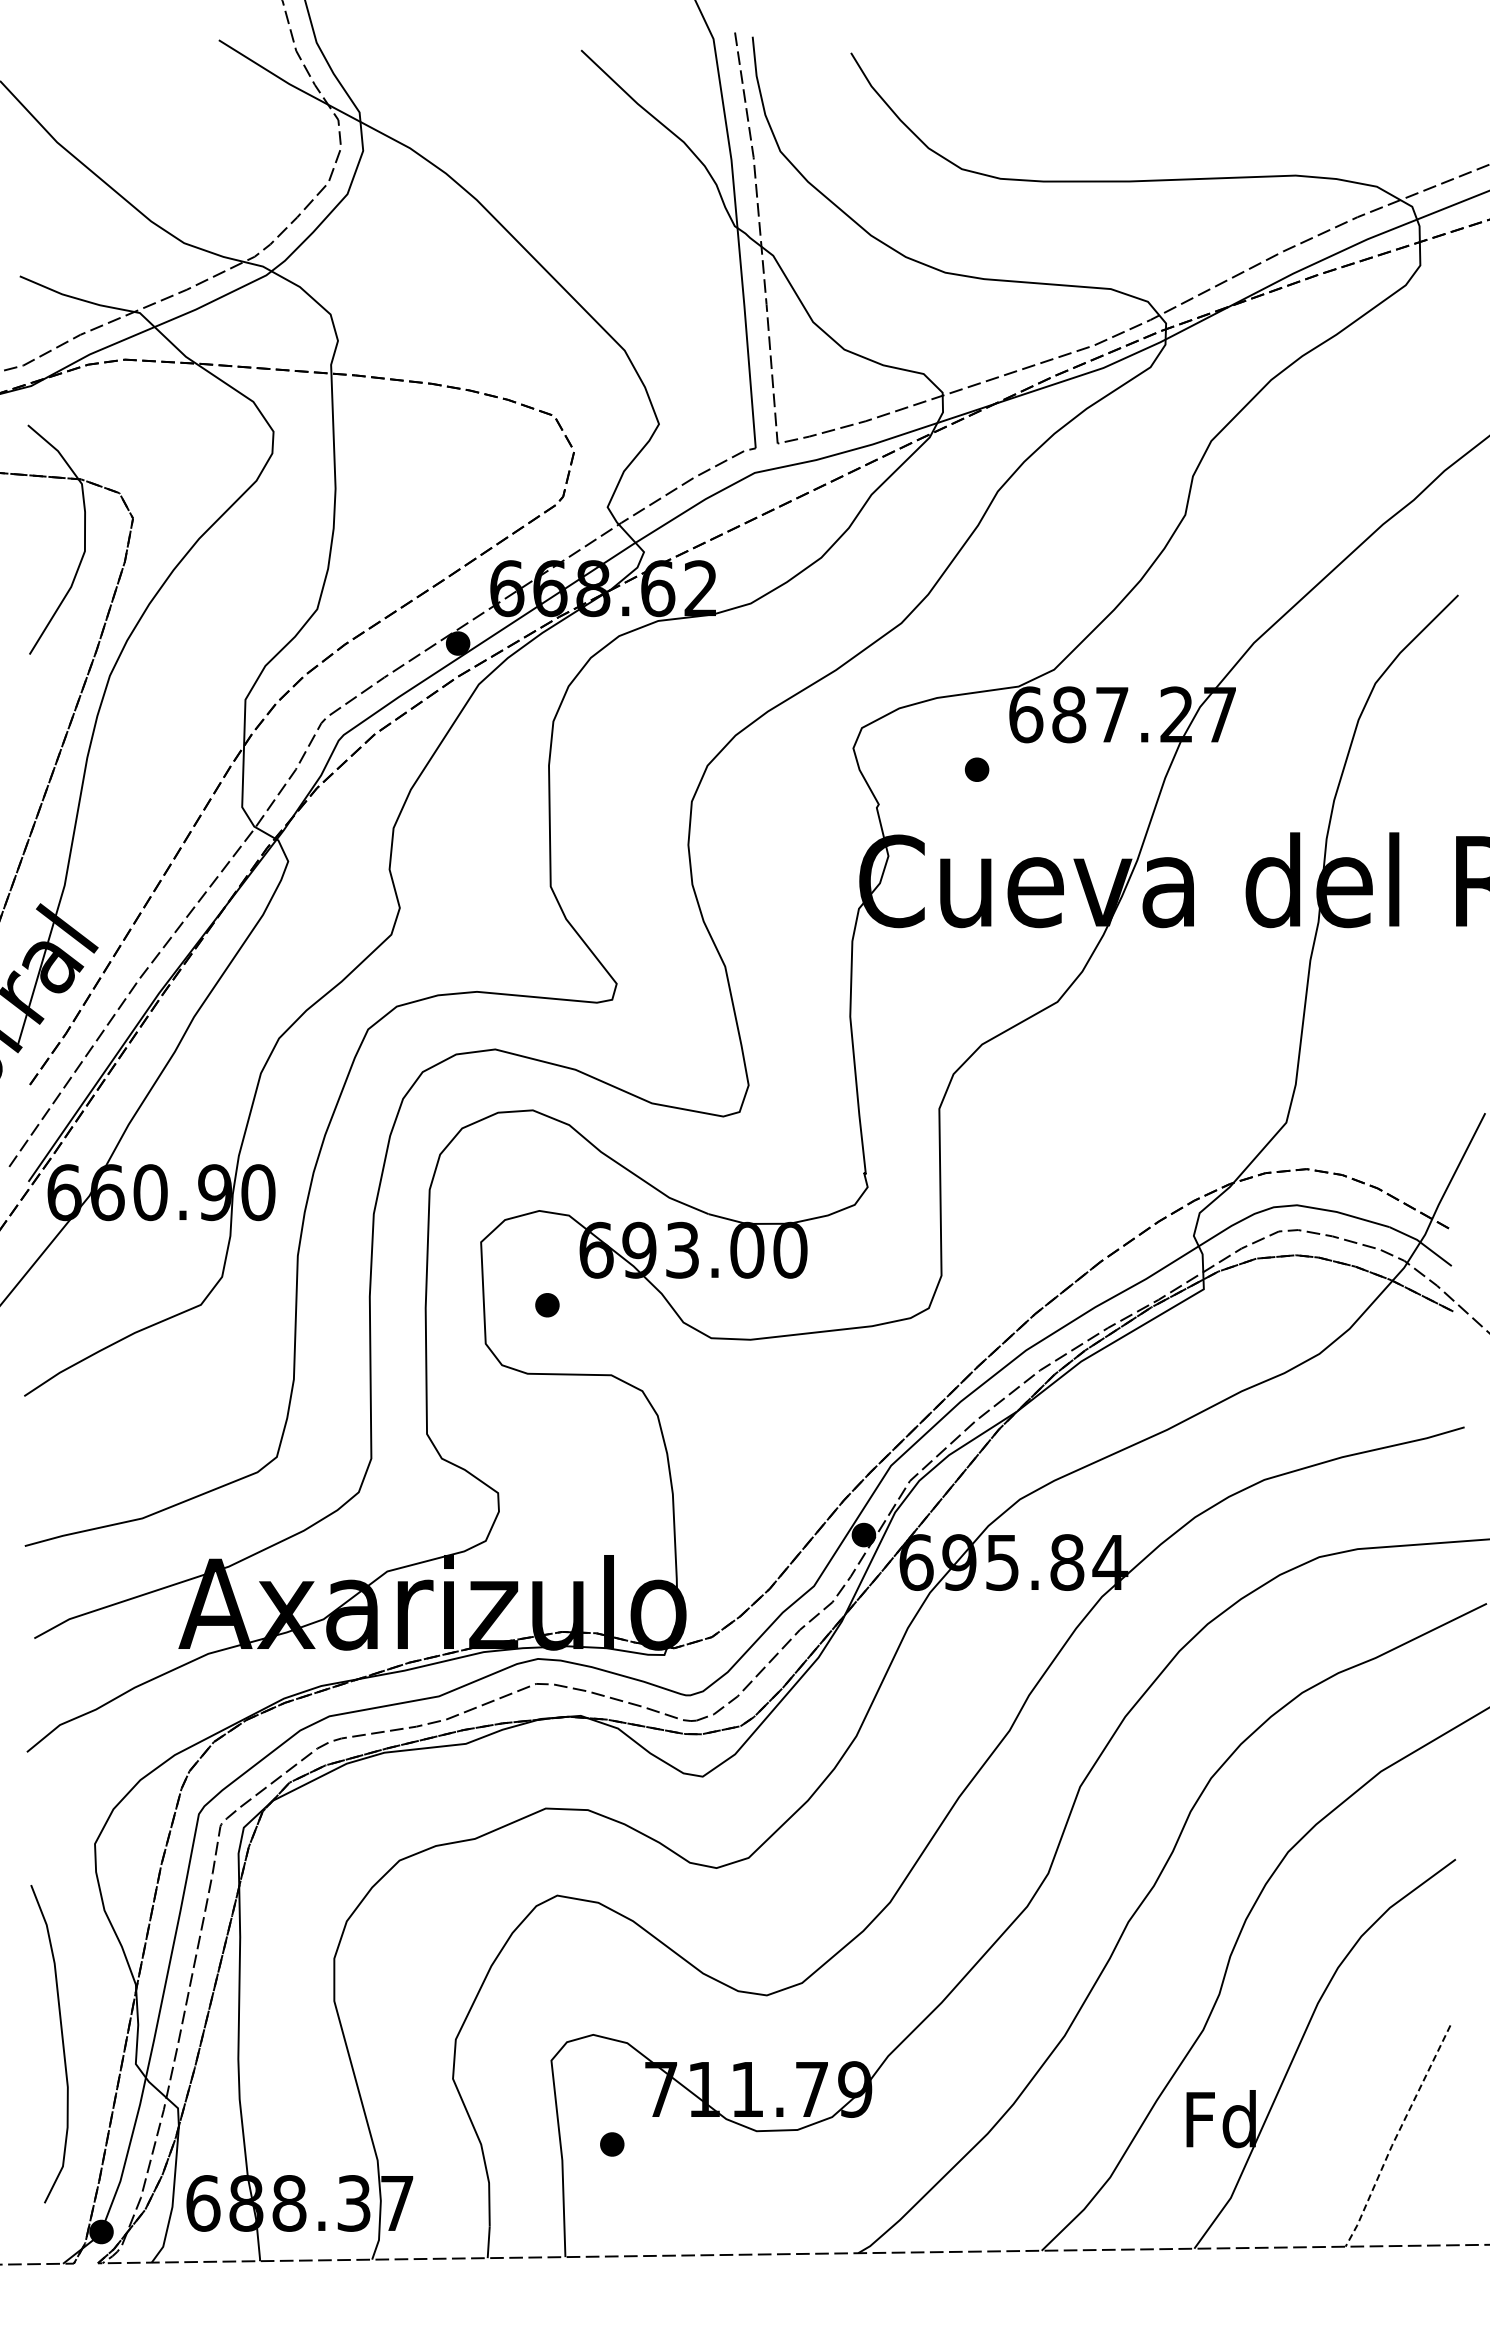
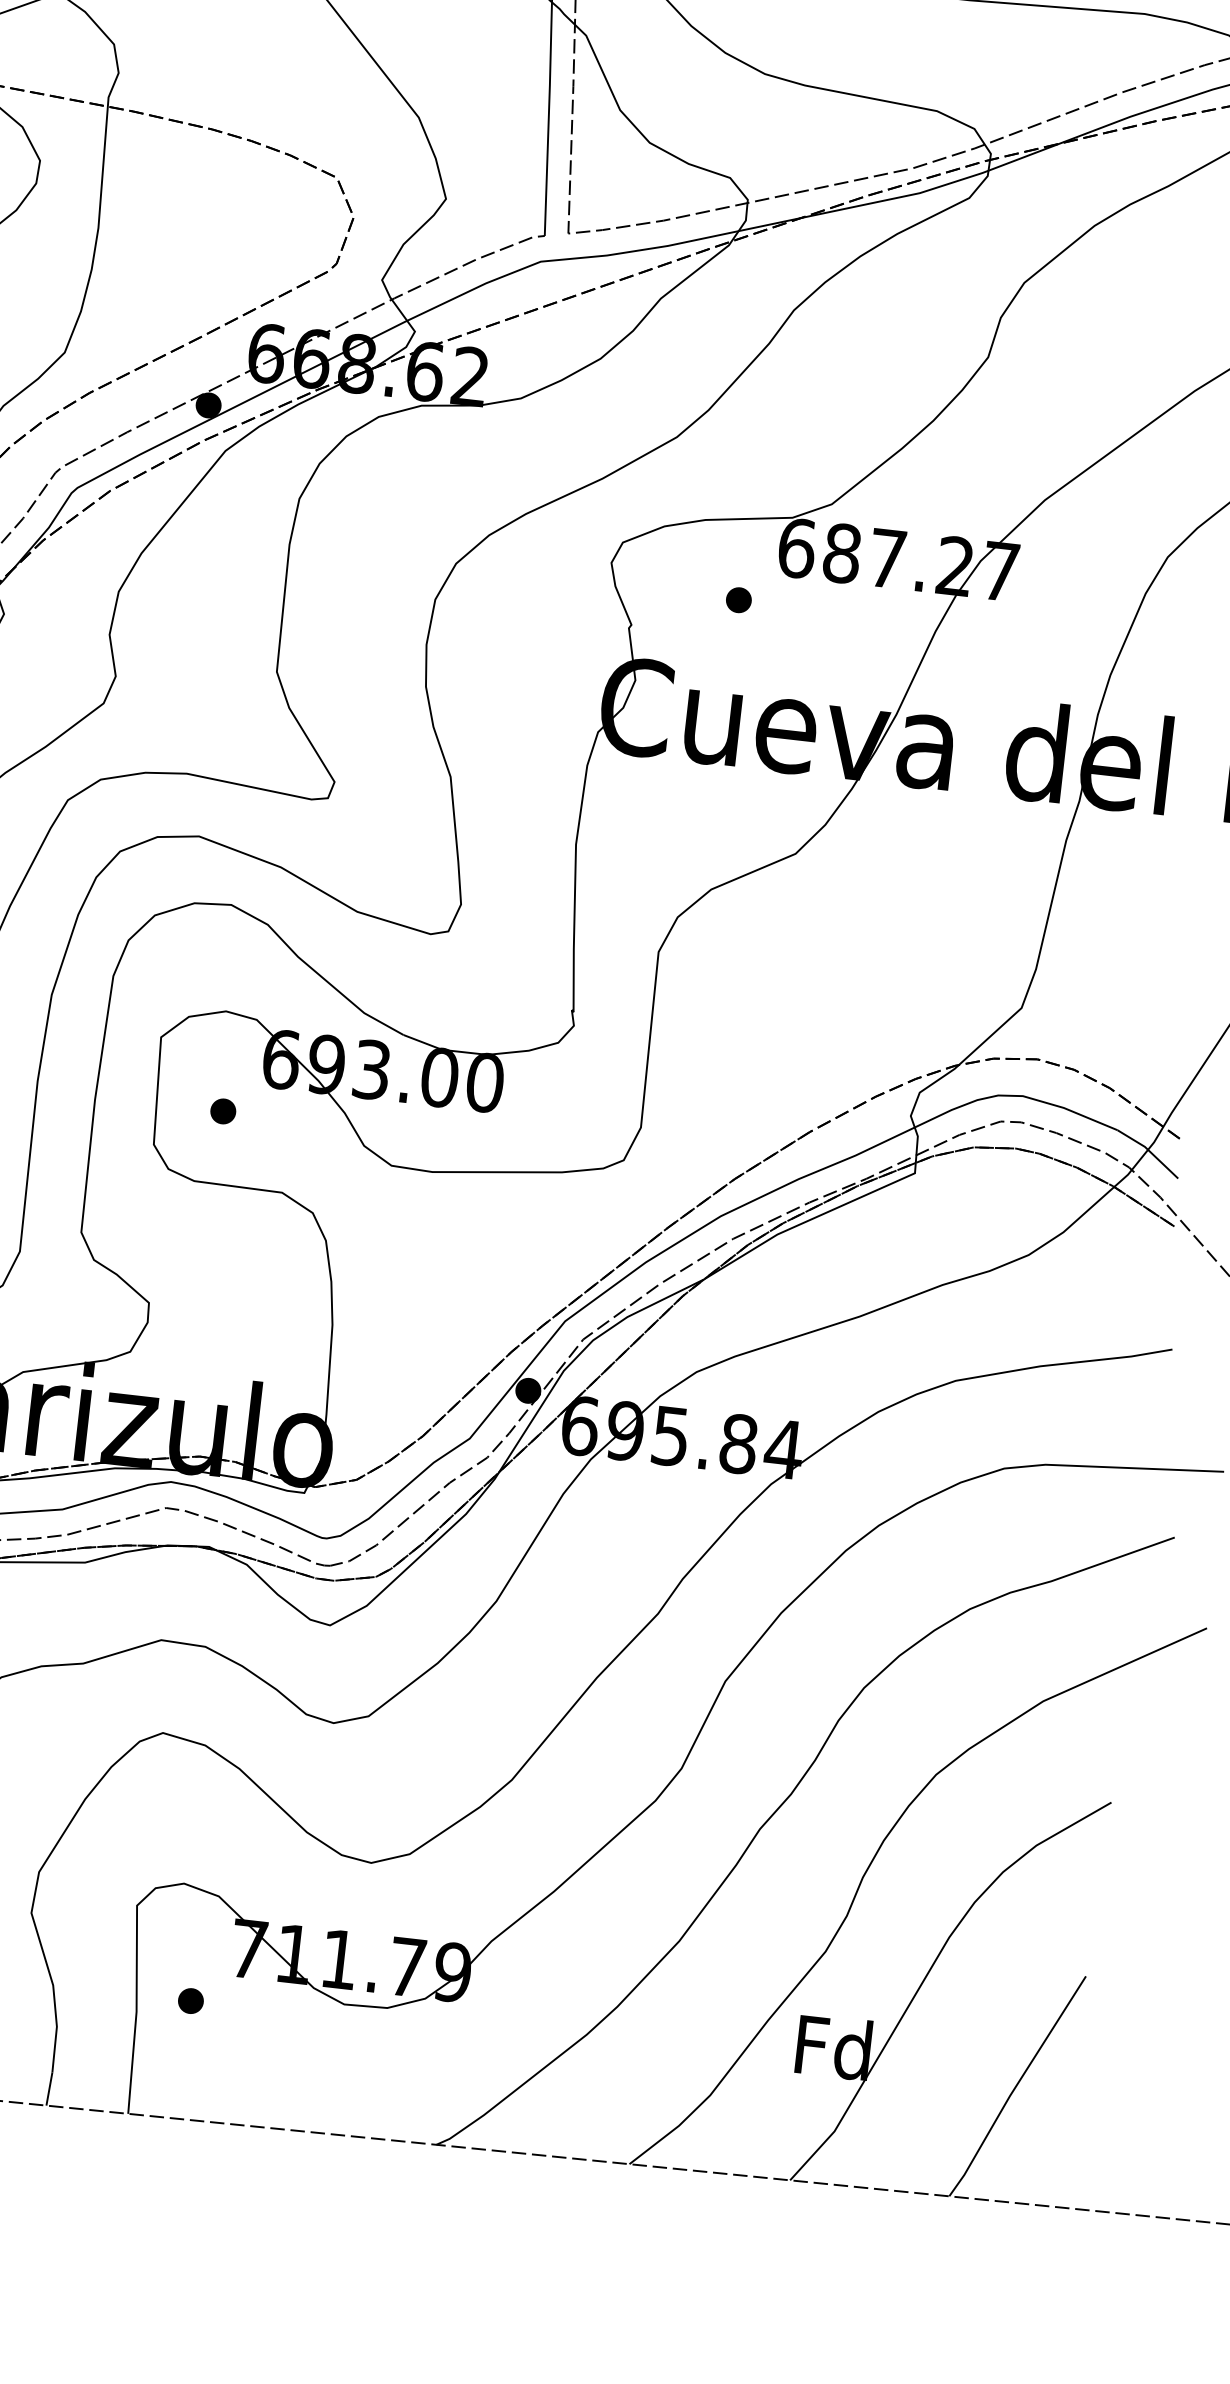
line: (1396, 2136) -> (1015, 2086), dashed -> solid

